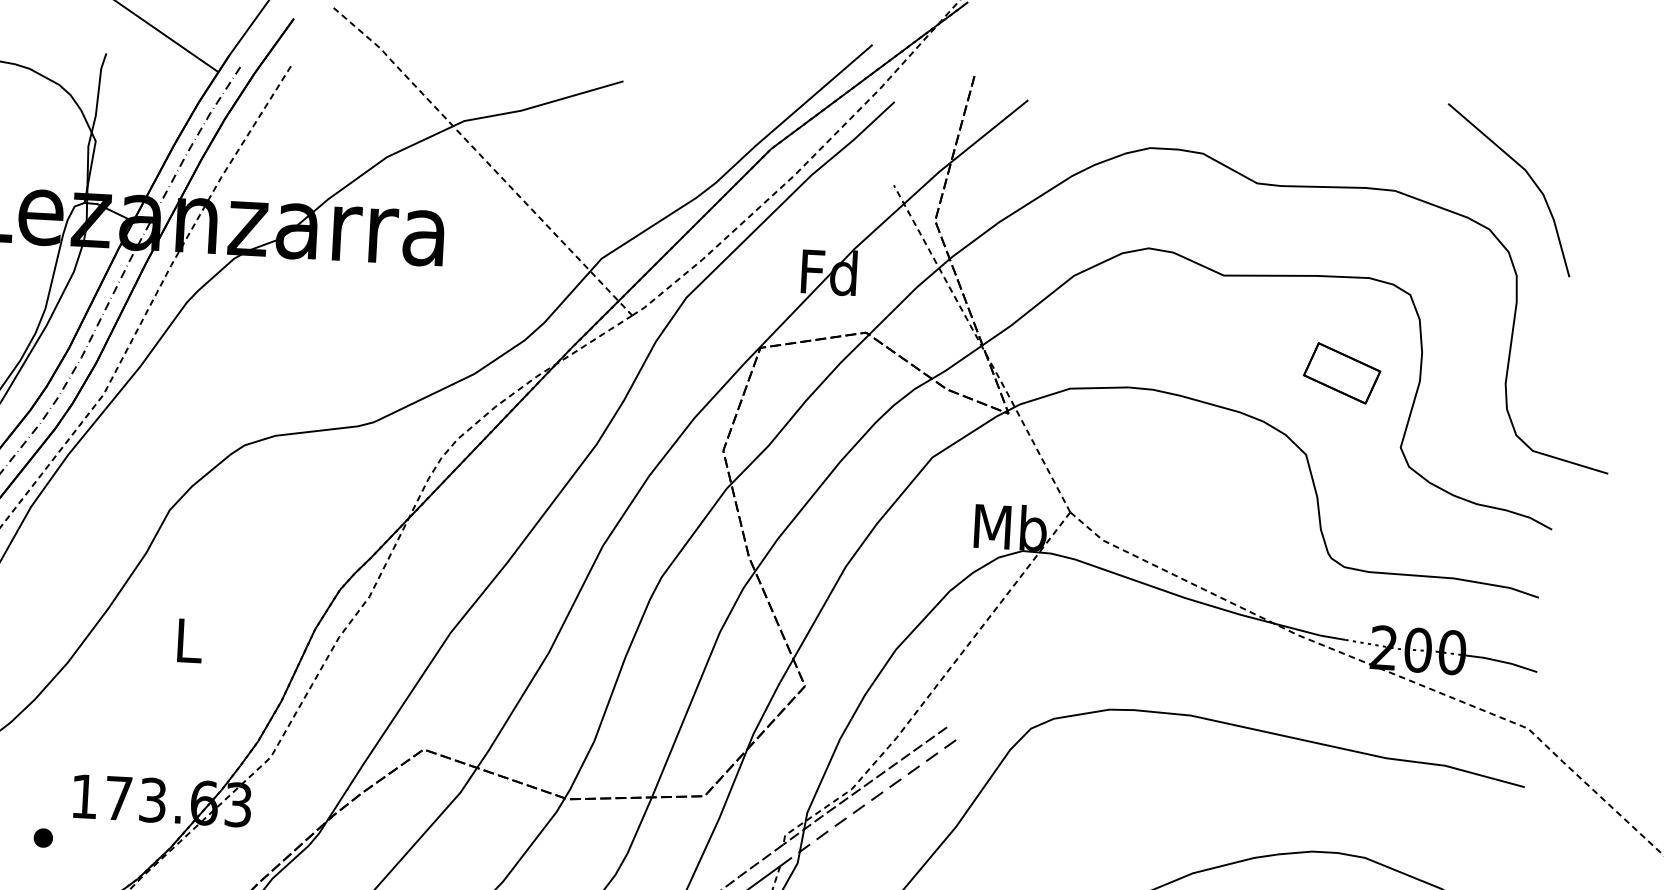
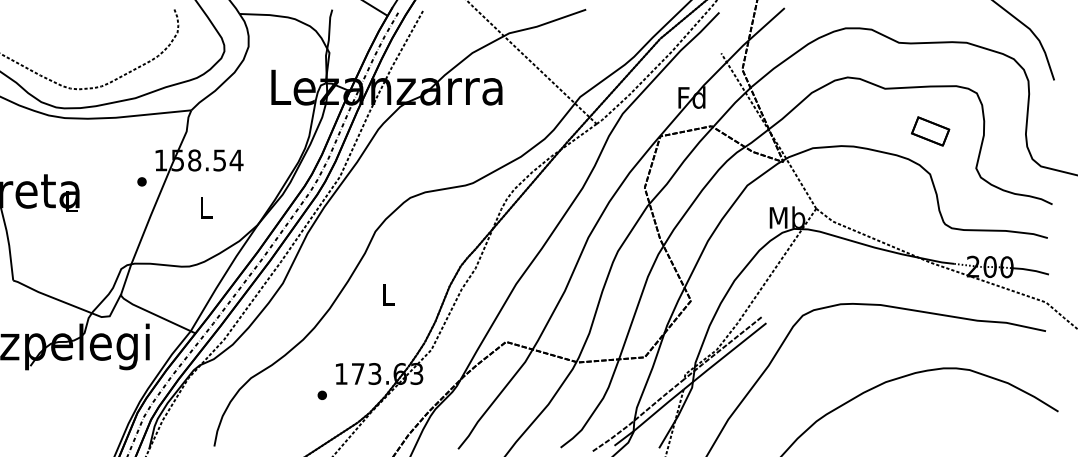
part: (1341, 373) -> (930, 131), moved
line: (867, 803) -> (724, 356), dashed -> solid

